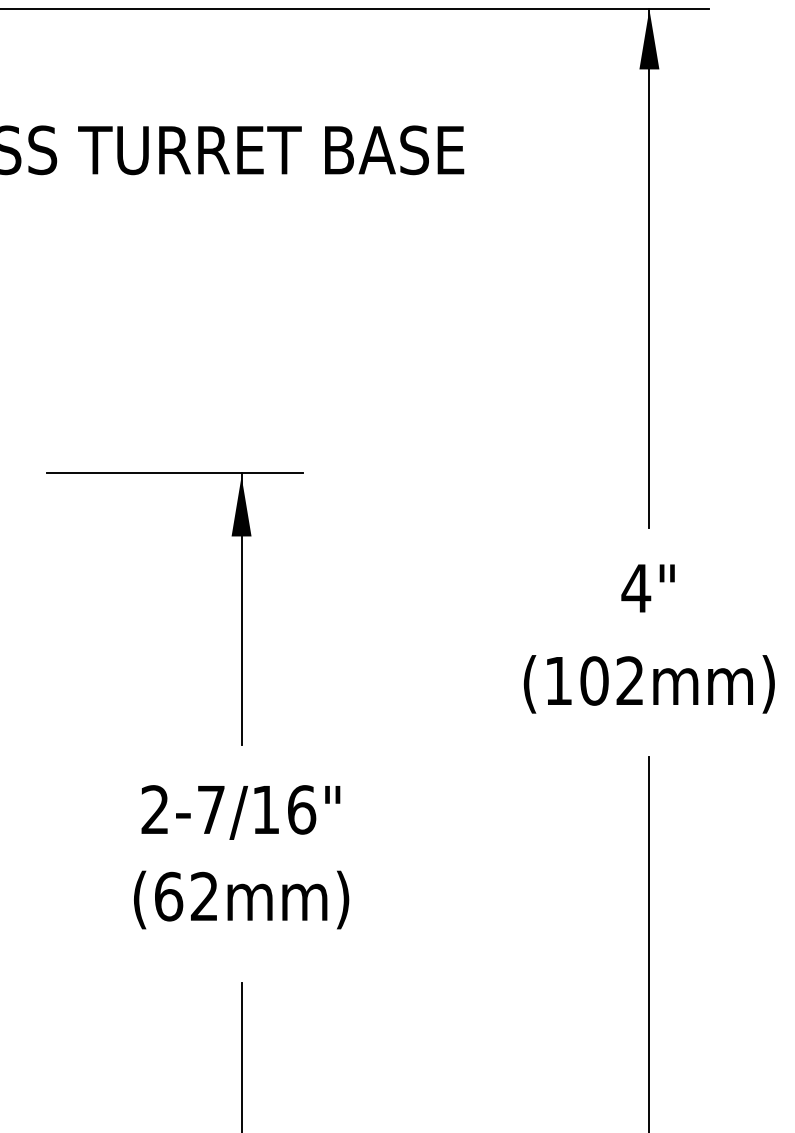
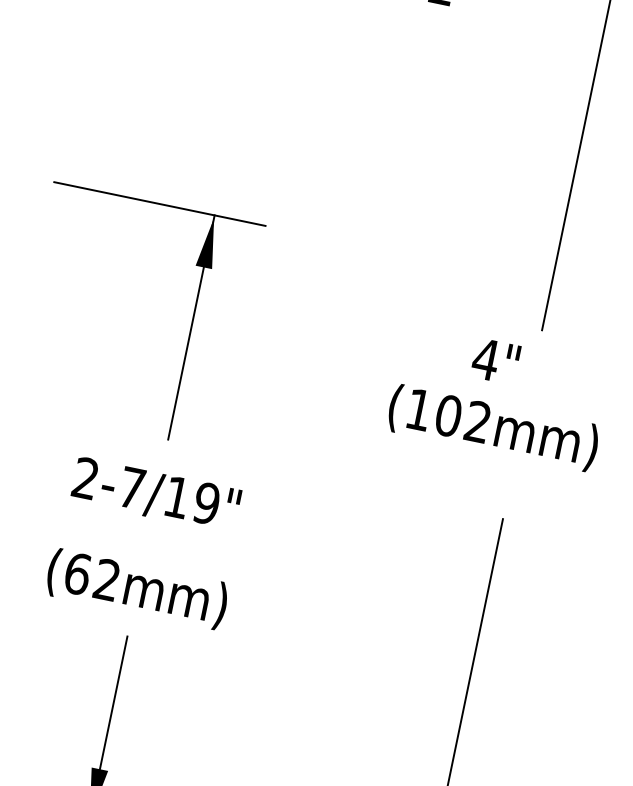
text: (647, 588) -> (495, 361), moved
text: (648, 684) -> (492, 428), moved
text: (301, 809) -> (206, 503), 2-7/16" -> 2-7/19"
text: (241, 899) -> (137, 588), moved

